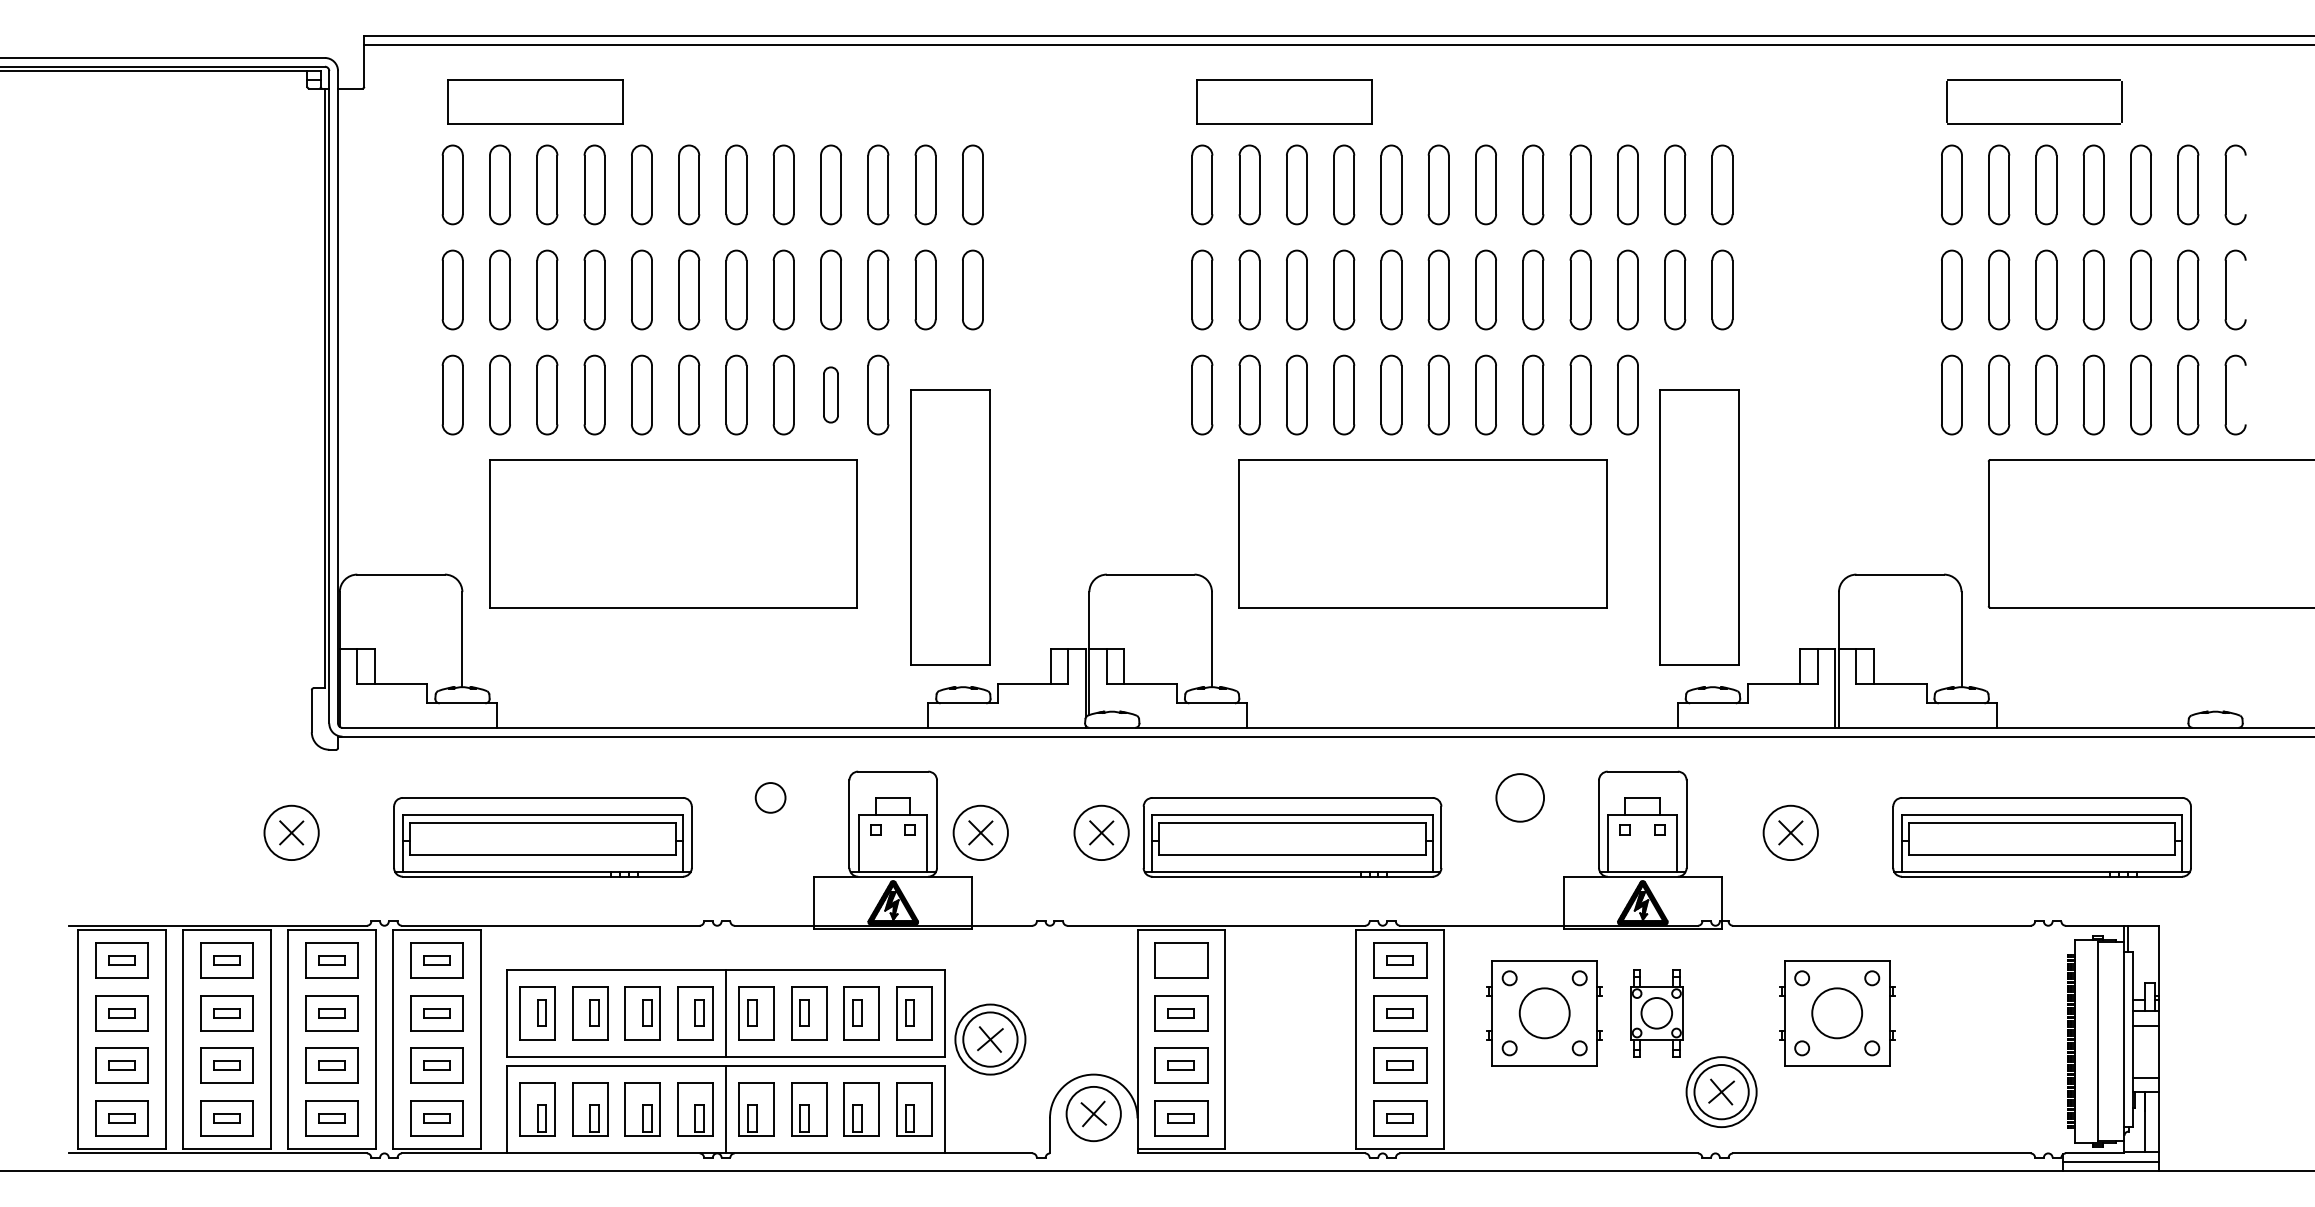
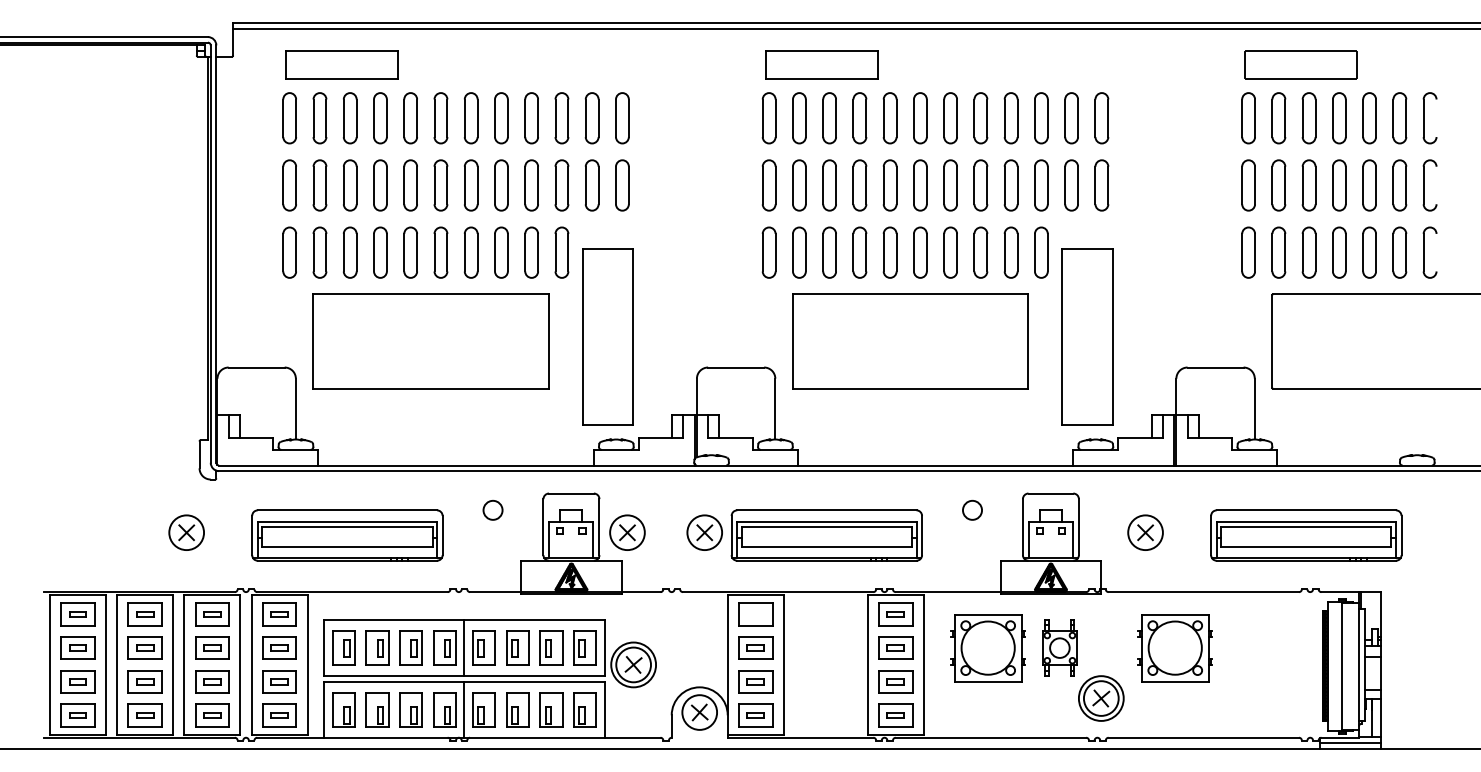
part: (830, 394) -> (531, 252), size x1.43
circle: (1520, 796) -> (972, 509), size x0.62
circle: (1543, 1012) -> (987, 647), size x1.67
circle: (1836, 1012) -> (1174, 647), size x1.67

